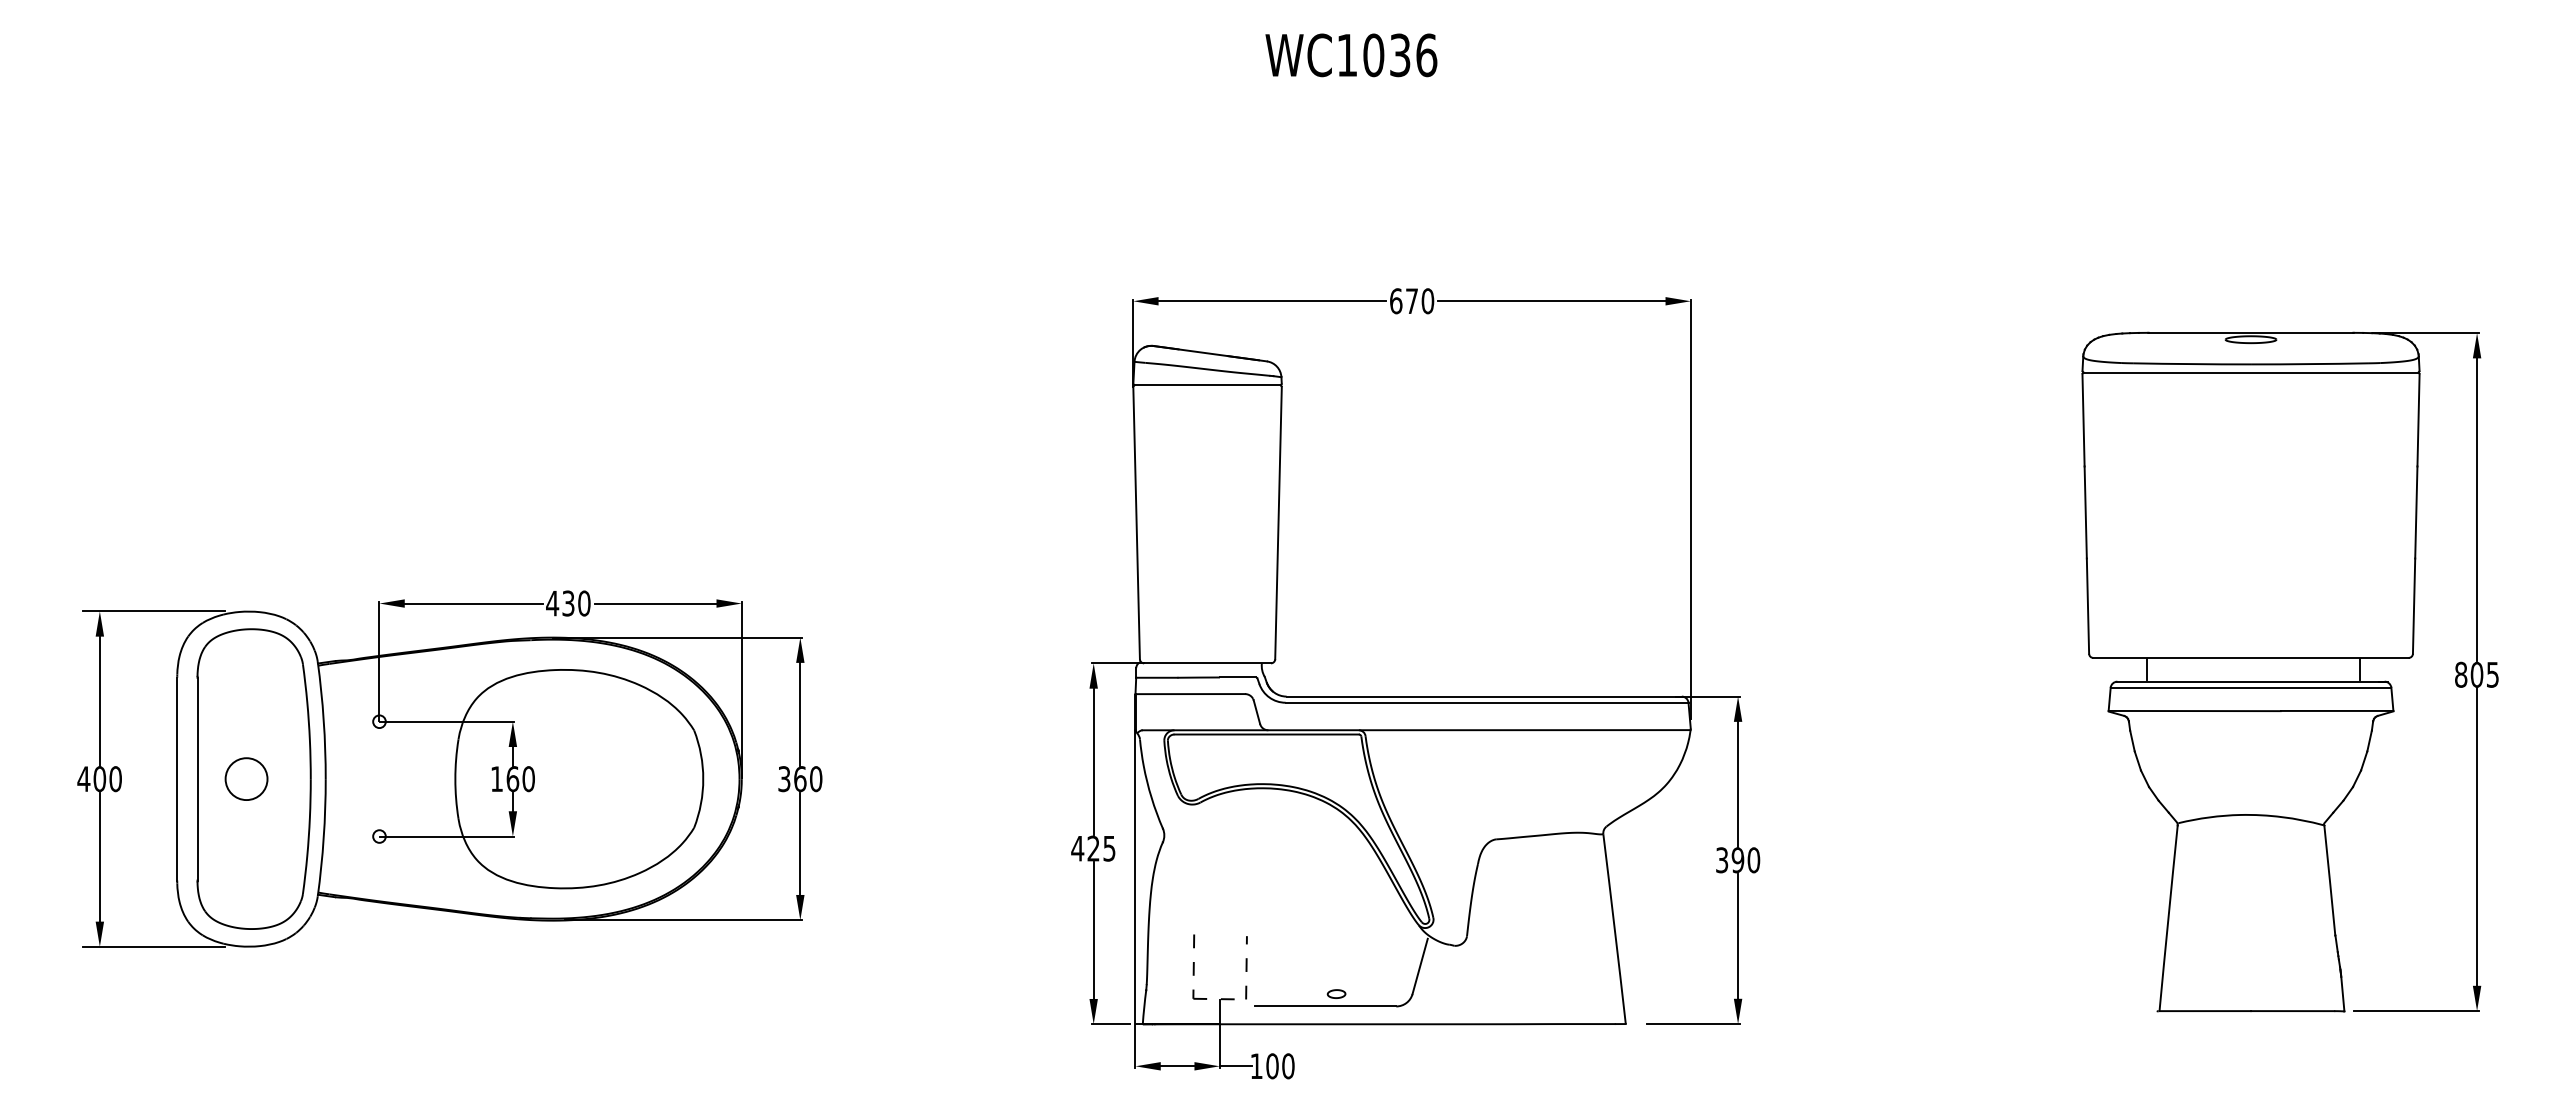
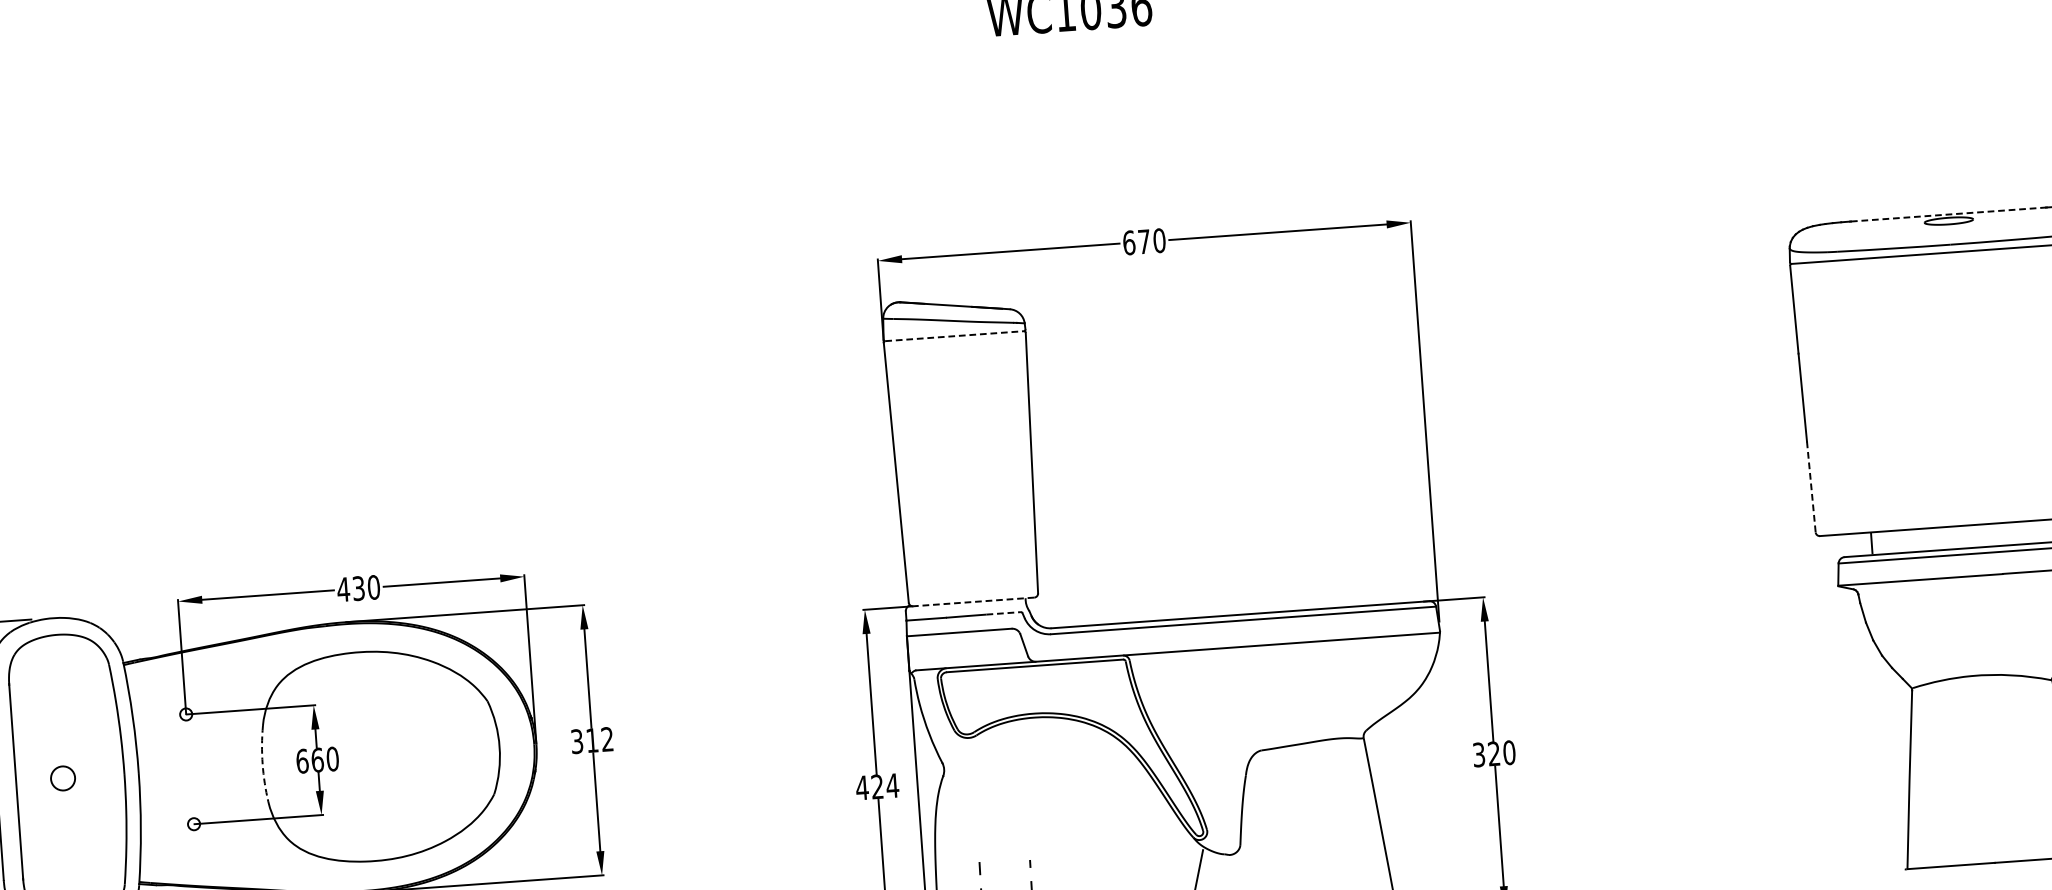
line: (2251, 332) -> (1948, 214), solid -> dashed
line: (1207, 385) -> (954, 336), solid -> dashed
line: (2087, 606) -> (1810, 487), solid -> dashed
line: (1207, 663) -> (973, 602), solid -> dashed
line: (1237, 677) -> (1003, 613), solid -> dashed
circle: (246, 779) -> (63, 778), size x0.6
arc: (455, 779) -> (262, 764), solid -> dashed
text: (496, 779) -> (301, 761), 160 -> 660
text: (808, 779) -> (600, 740), 360 -> 312
text: (1109, 848) -> (892, 785), 425 -> 424
text: (1737, 860) -> (1493, 754), 390 -> 320

